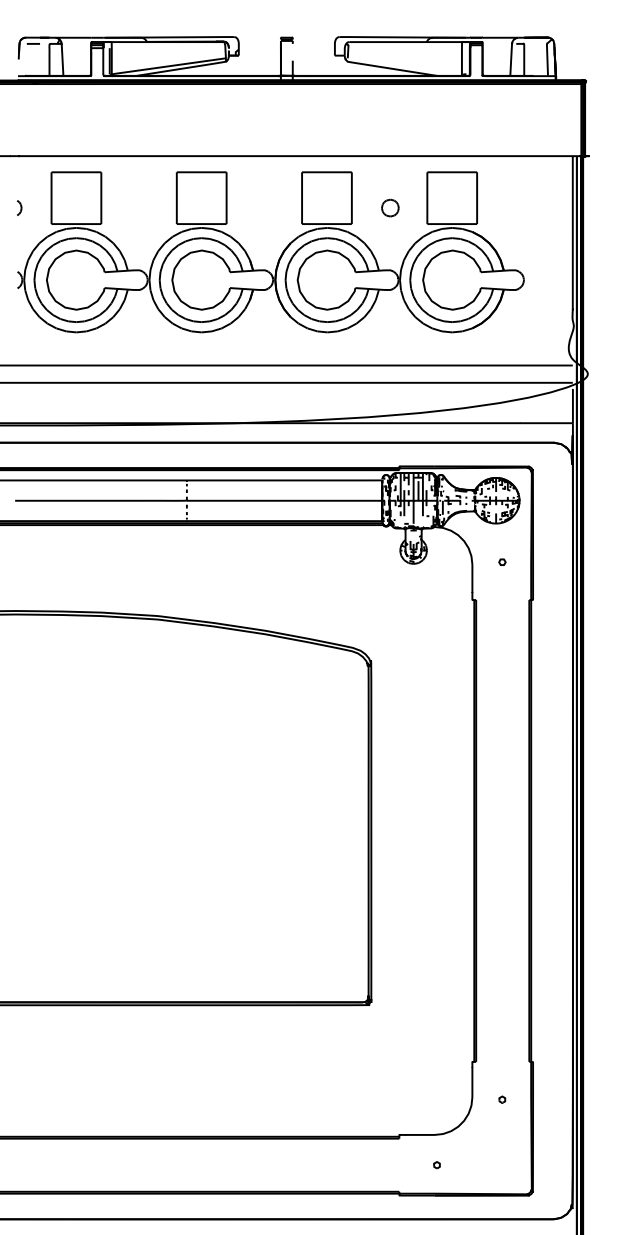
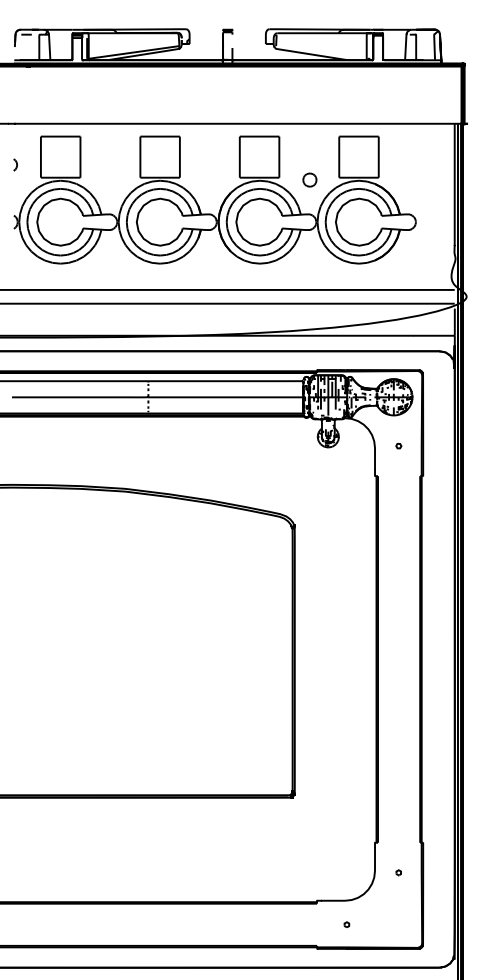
part: (390, 207) -> (310, 179), moved

